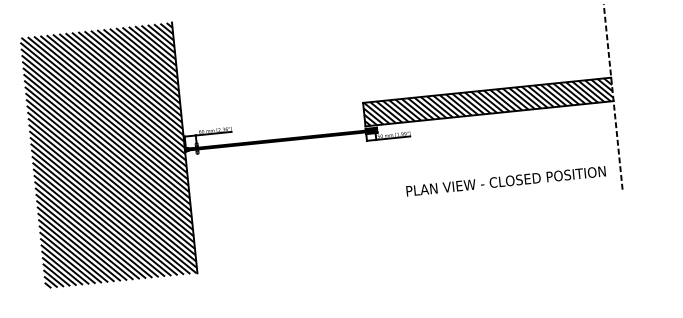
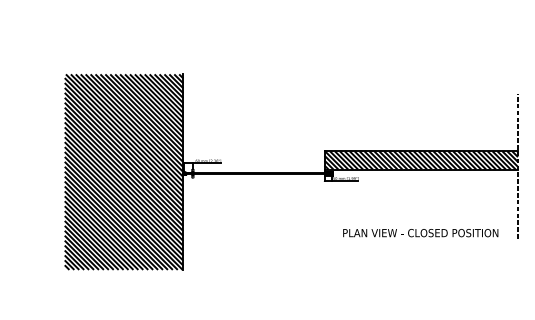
text: (505, 181) -> (420, 233), moved

